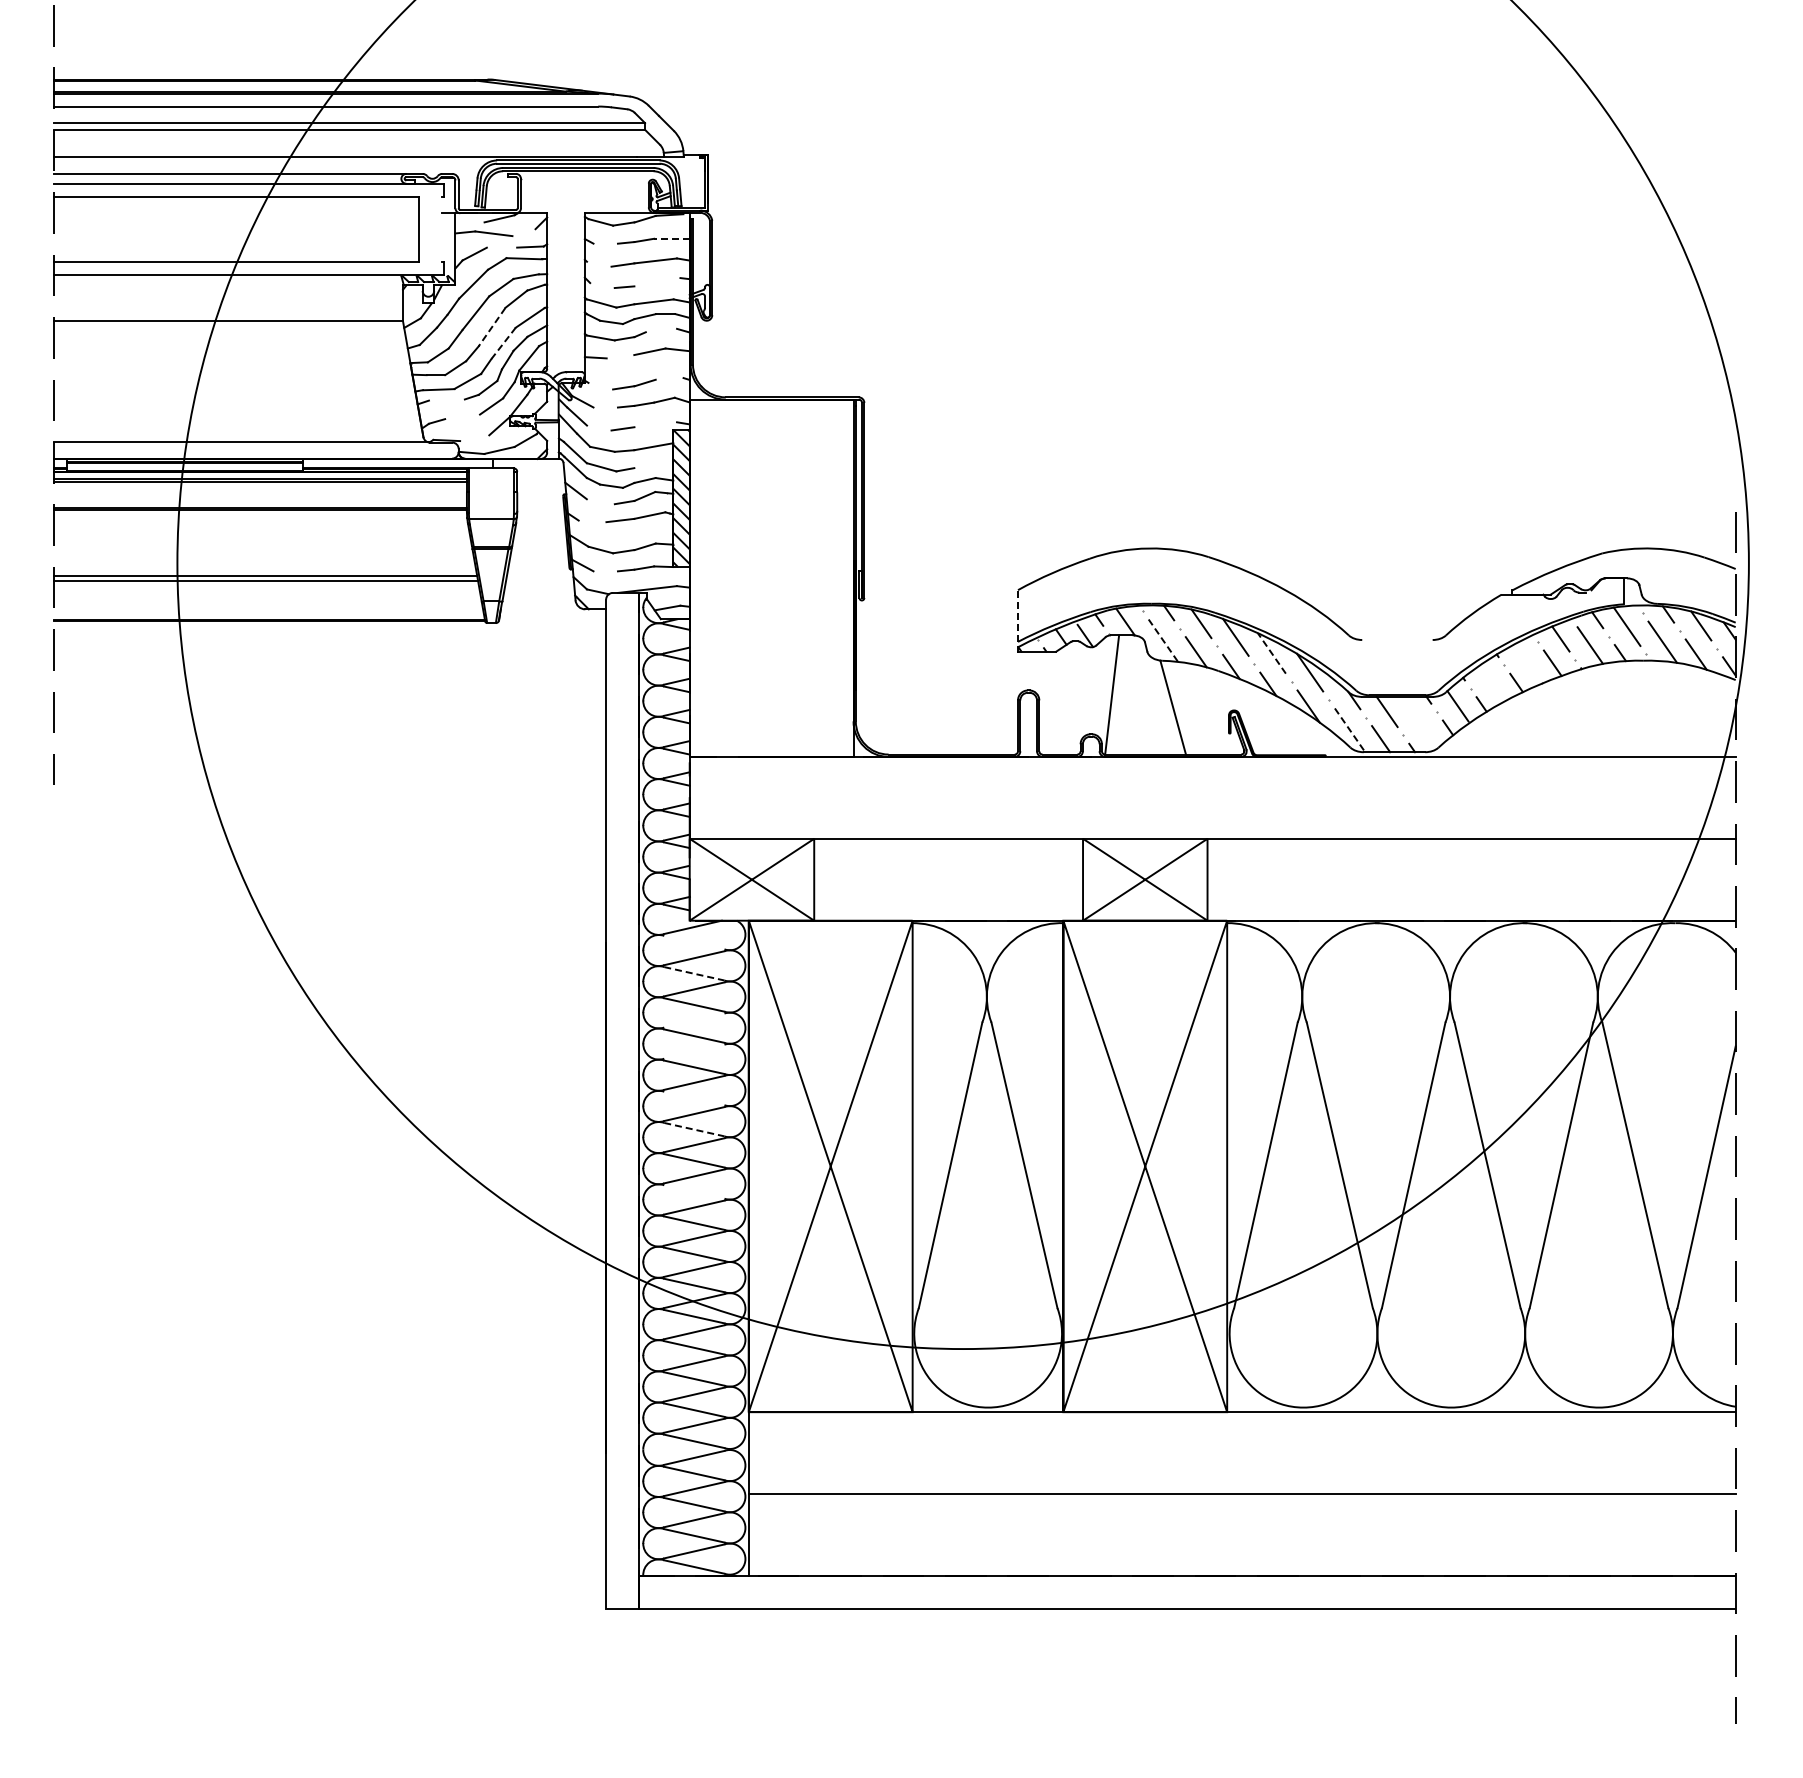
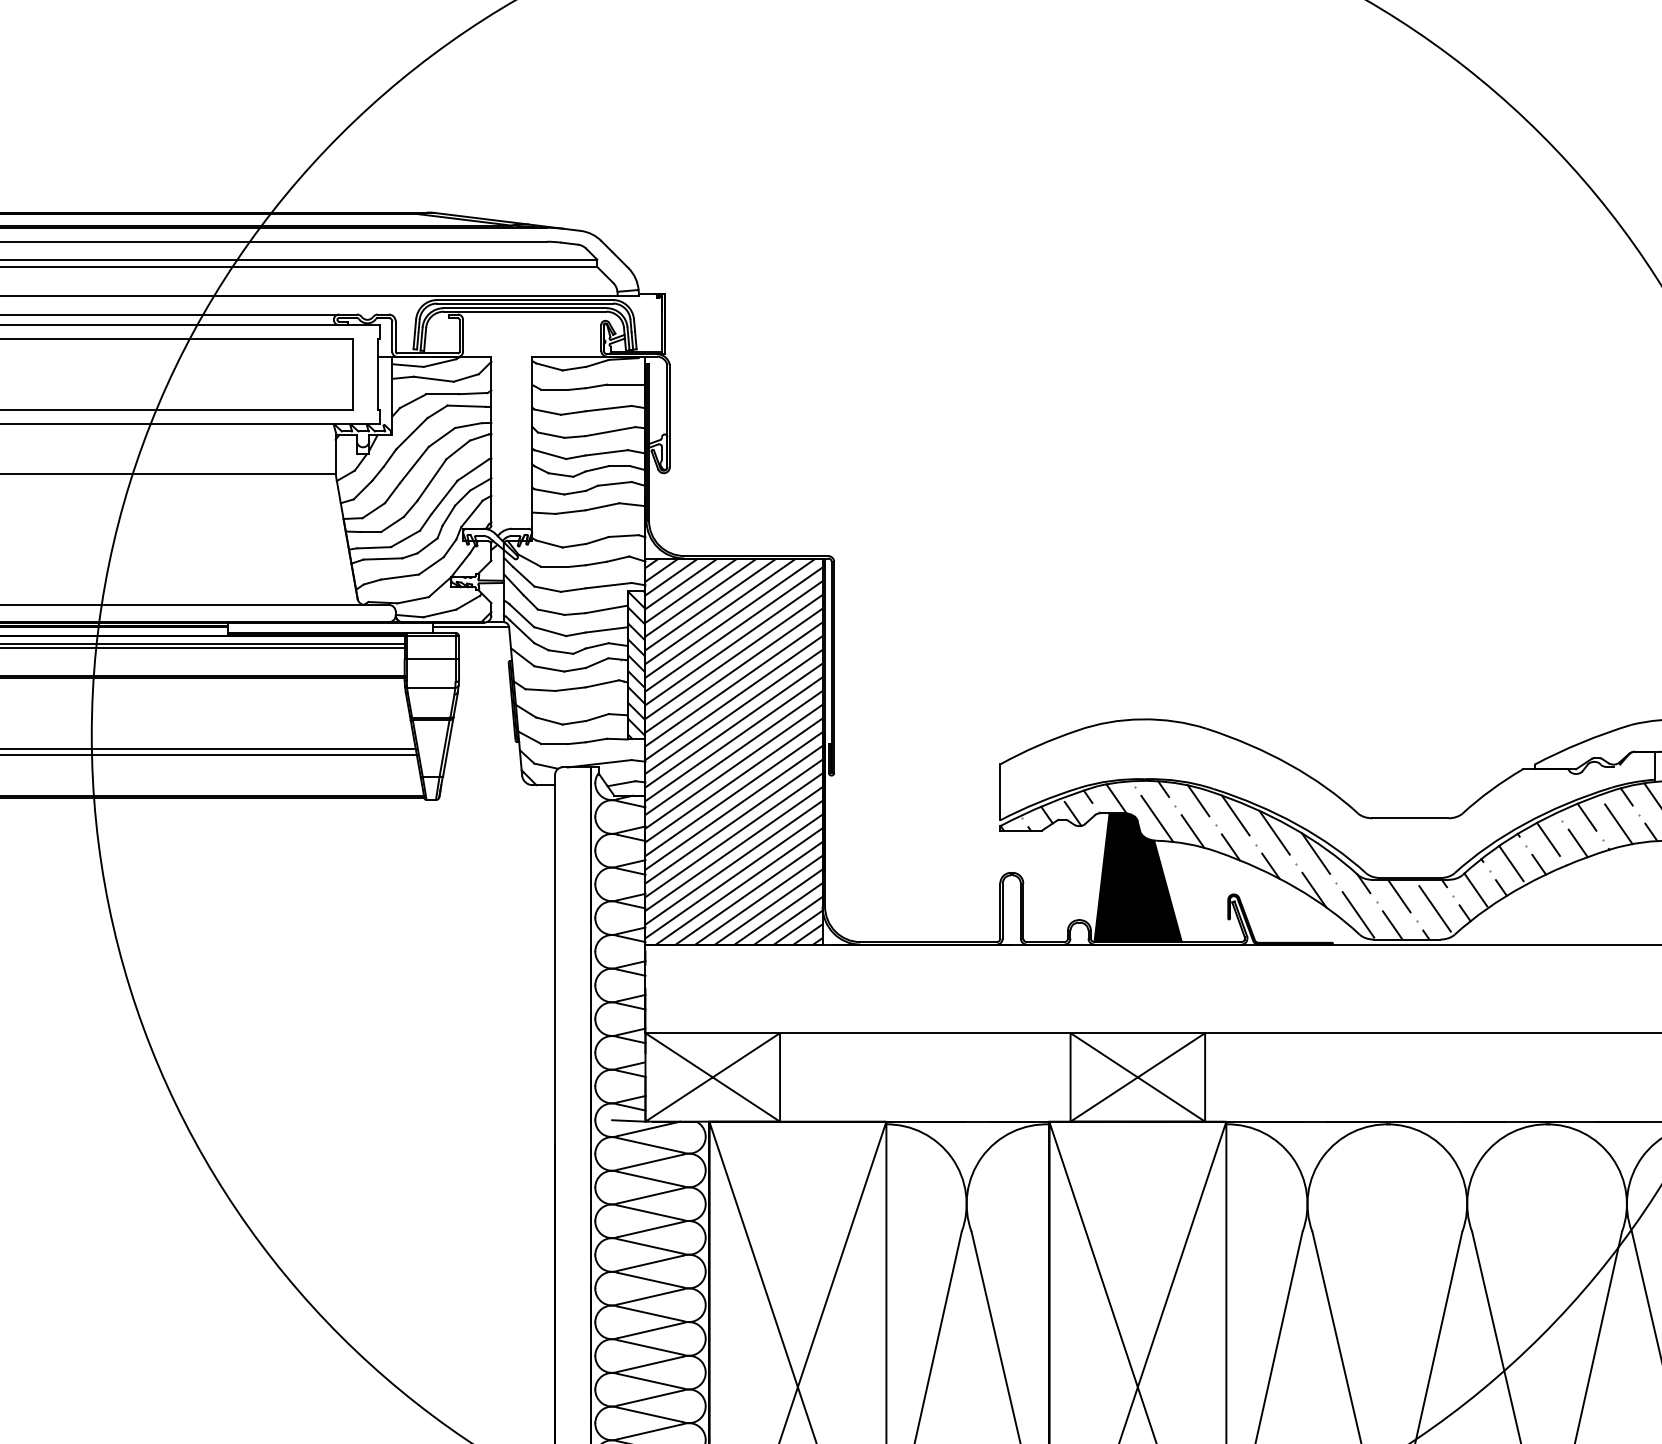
line: (469, 220) -> (407, 364), added
line: (442, 229) -> (378, 374), added
line: (523, 232) -> (465, 377), added
line: (671, 238) -> (625, 384), dashed -> solid
line: (605, 243) -> (554, 389), added
line: (501, 247) -> (442, 394), added
line: (598, 263) -> (546, 411), added
line: (657, 282) -> (610, 431), added
line: (602, 285) -> (551, 435), added
line: (491, 327) -> (431, 480), dashed -> solid
line: (661, 330) -> (614, 483), added
line: (503, 343) -> (444, 497), dashed -> solid
line: (620, 356) -> (570, 511), added
line: (669, 378) -> (623, 535), added
line: (600, 385) -> (549, 543), added
line: (446, 399) -> (382, 558), added
line: (605, 407) -> (554, 567), added
line: (462, 416) -> (399, 576), added
line: (655, 424) -> (608, 585), added
line: (598, 427) -> (546, 588), added
line: (474, 438) -> (412, 600), added
line: (528, 463) -> (471, 627), added
line: (653, 465) -> (606, 629), added
line: (490, 471) -> (430, 636), added
line: (490, 492) -> (430, 658), added
line: (600, 501) -> (549, 668), added
line: (592, 521) -> (540, 690), added
line: (605, 571) -> (554, 744), added
hatch: (771, 577) -> (733, 750), added
line: (1018, 616) -> (1000, 792), dashed -> solid
line: (1163, 640) -> (1157, 818), dashed -> solid
line: (1397, 640) -> (1410, 818), added
line: (1271, 653) -> (1274, 832), dashed -> solid
line: (1524, 659) -> (1547, 839), added
line: (1490, 681) -> (1510, 863), added
fill: (1145, 694) -> (1138, 877), added
line: (1419, 723) -> (1434, 908), added
line: (1349, 729) -> (1358, 915), dashed -> solid
line: (673, 919) -> (627, 1120), added
line: (694, 942) -> (650, 1145), added
line: (694, 973) -> (650, 1178), dashed -> solid
line: (694, 1020) -> (650, 1229), added
line: (694, 1051) -> (650, 1263), added
line: (694, 1098) -> (650, 1313), added
line: (694, 1129) -> (650, 1347), dashed -> solid
line: (694, 1191) -> (650, 1414), added

